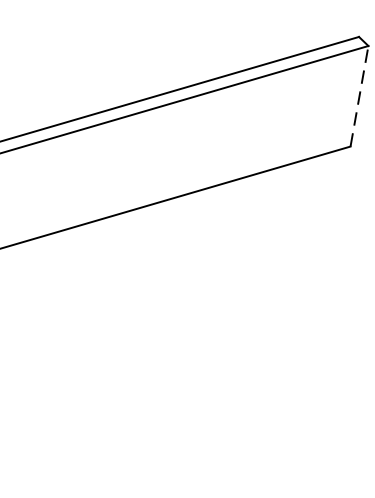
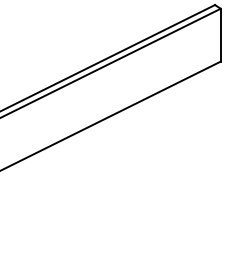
line: (359, 94) -> (220, 34), dashed -> solid

